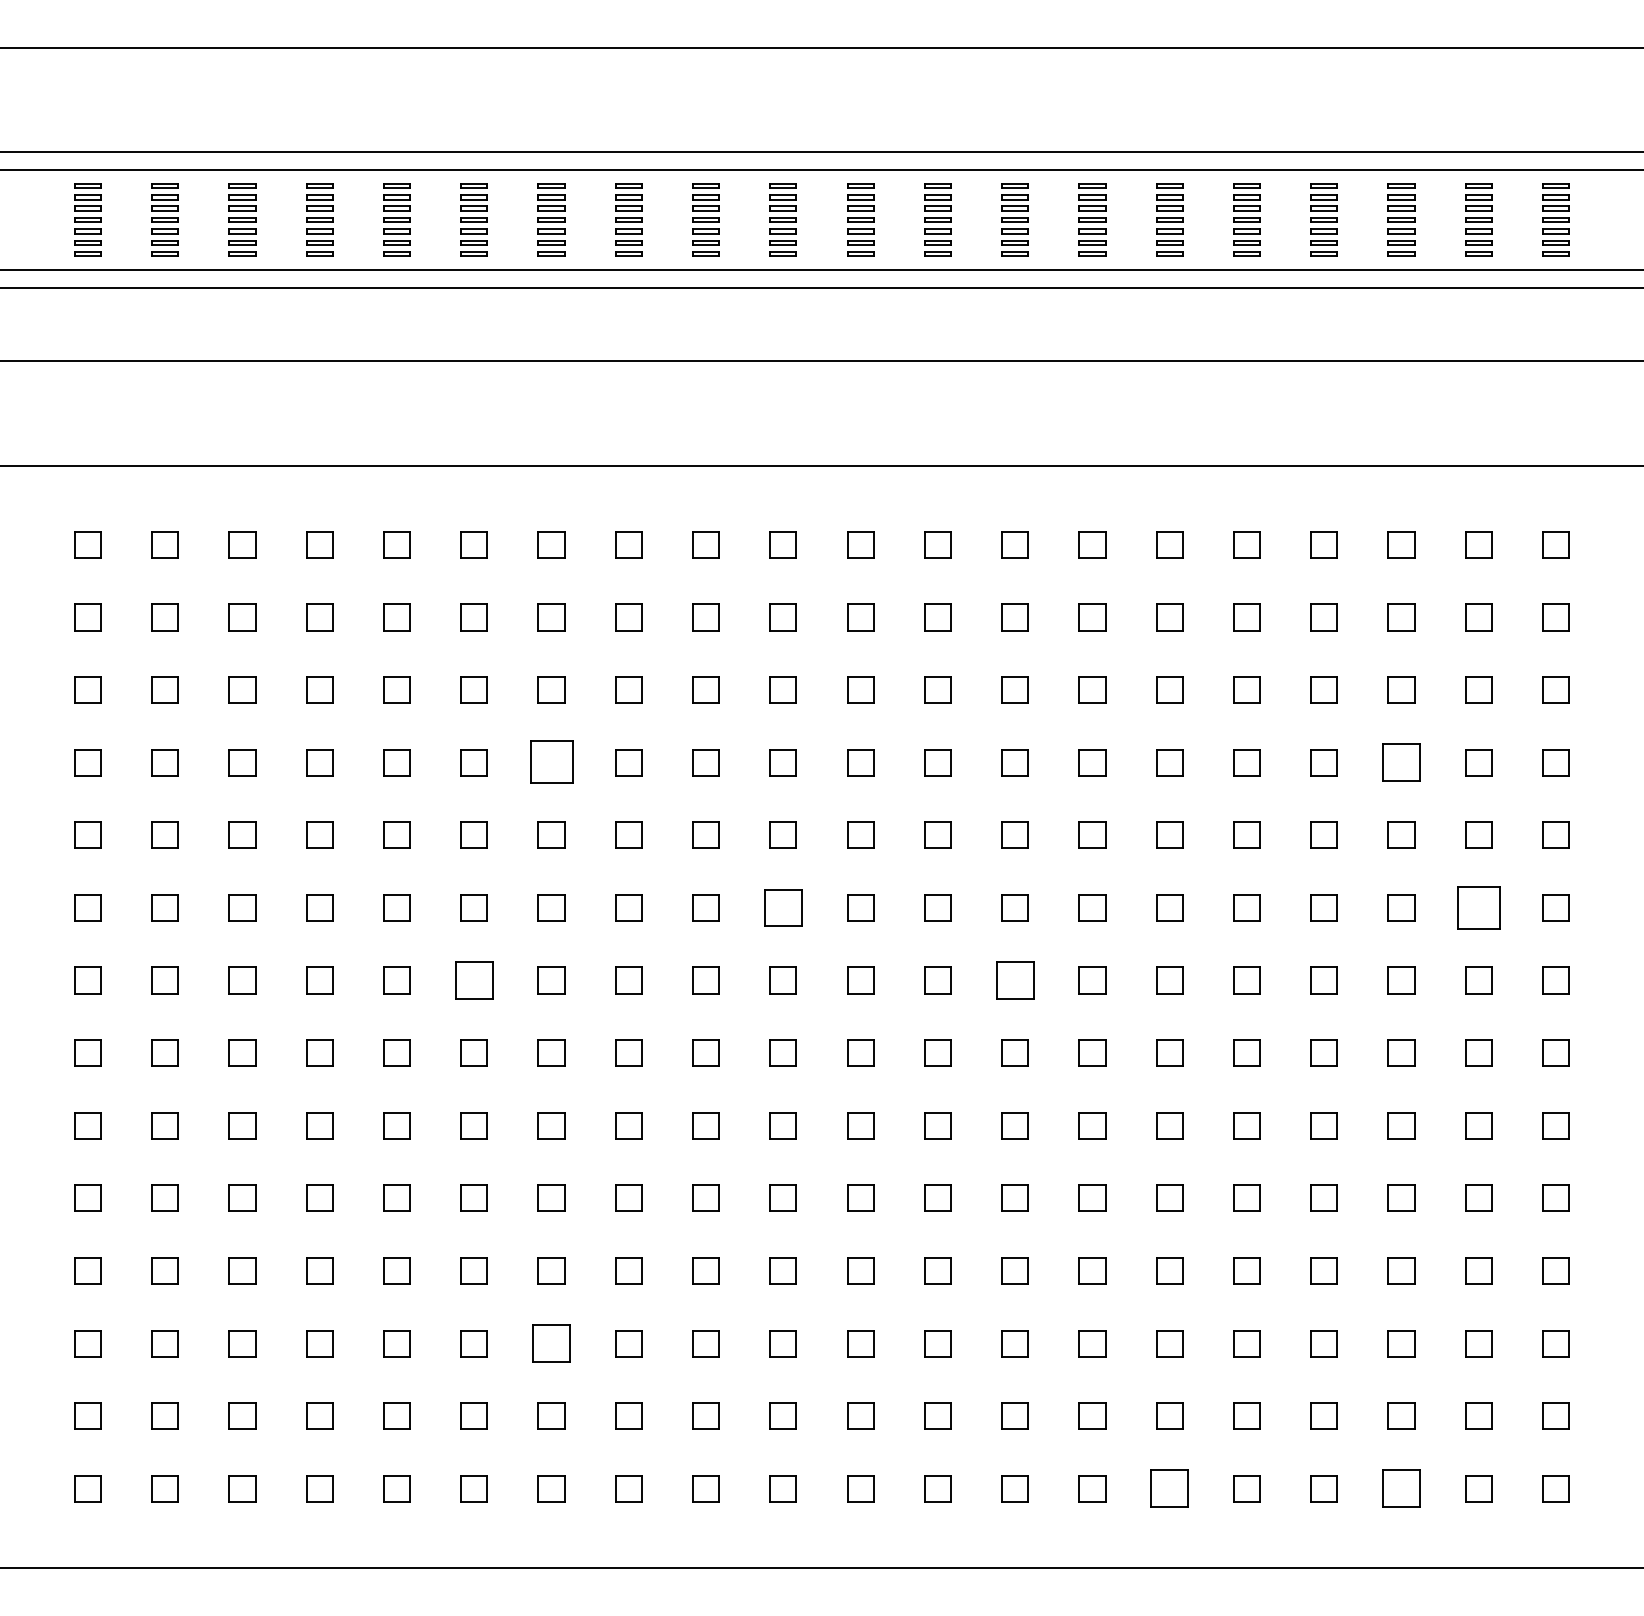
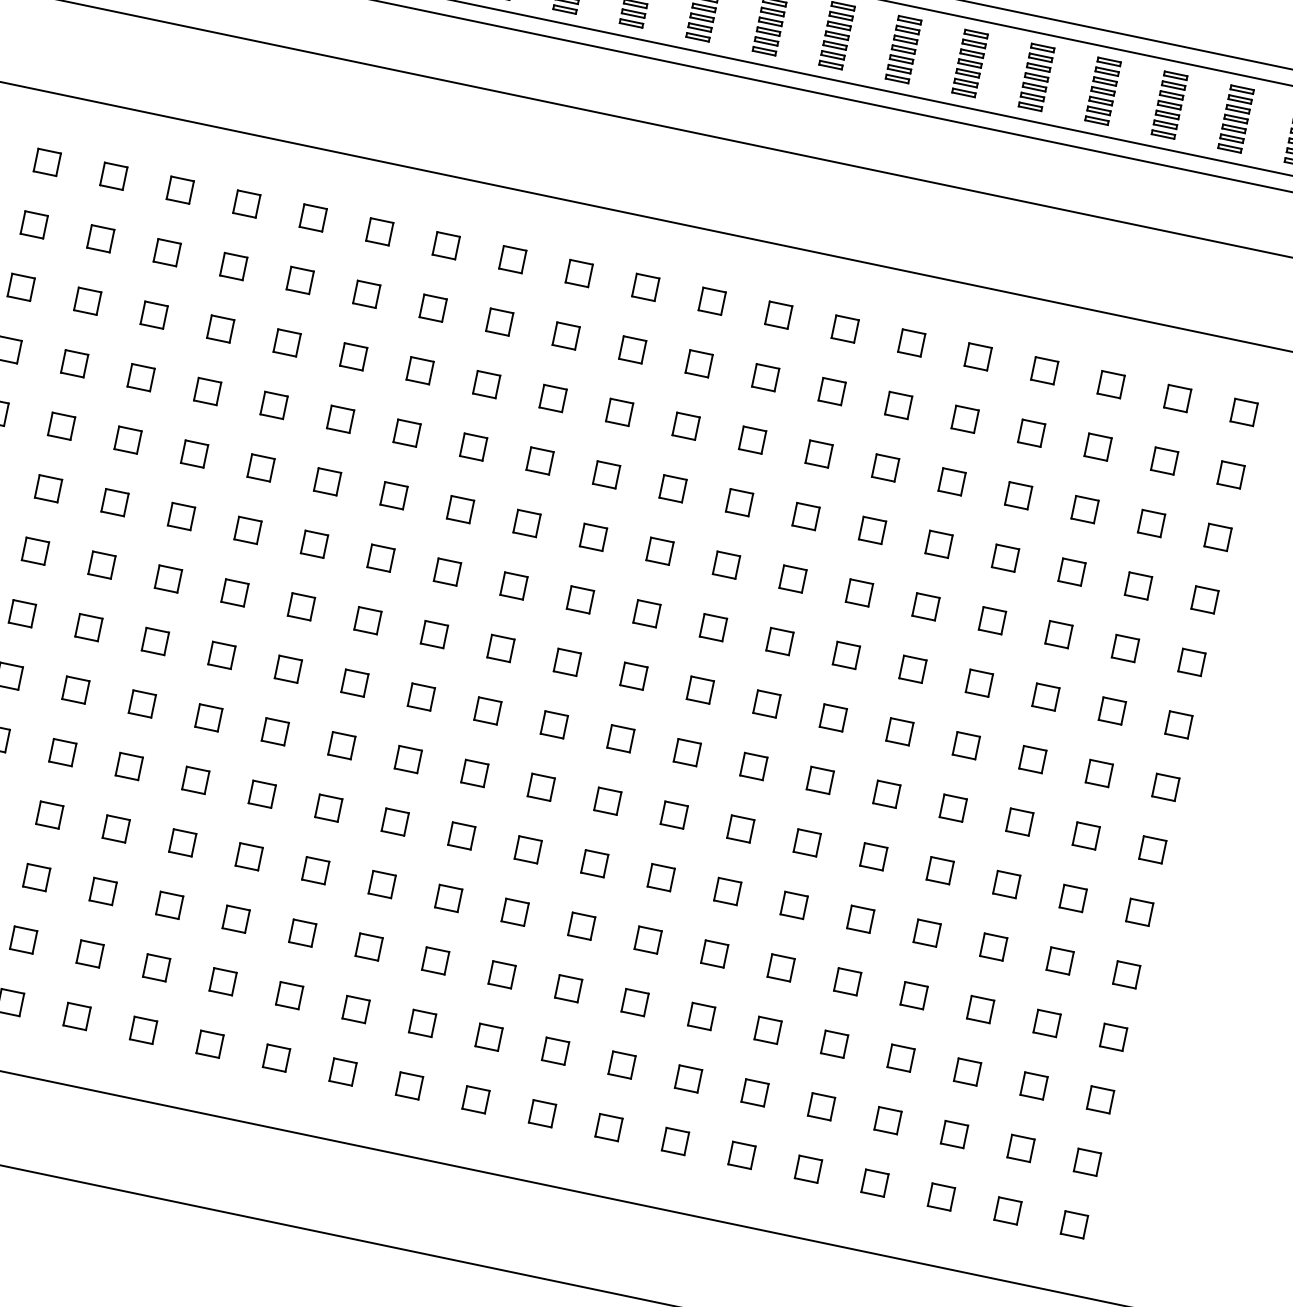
part: (551, 762) -> (340, 419), size x0.62
part: (1401, 762) -> (1072, 572), size x0.71
part: (782, 907) -> (513, 585), size x0.71
part: (1478, 907) -> (1112, 710), size x0.62
part: (473, 980) -> (234, 592), size x0.71
part: (1014, 980) -> (699, 690), size x0.71
part: (551, 1343) -> (236, 919), size x0.71
part: (1169, 1488) -> (741, 1155), size x0.71
part: (1401, 1488) -> (941, 1196), size x0.71

